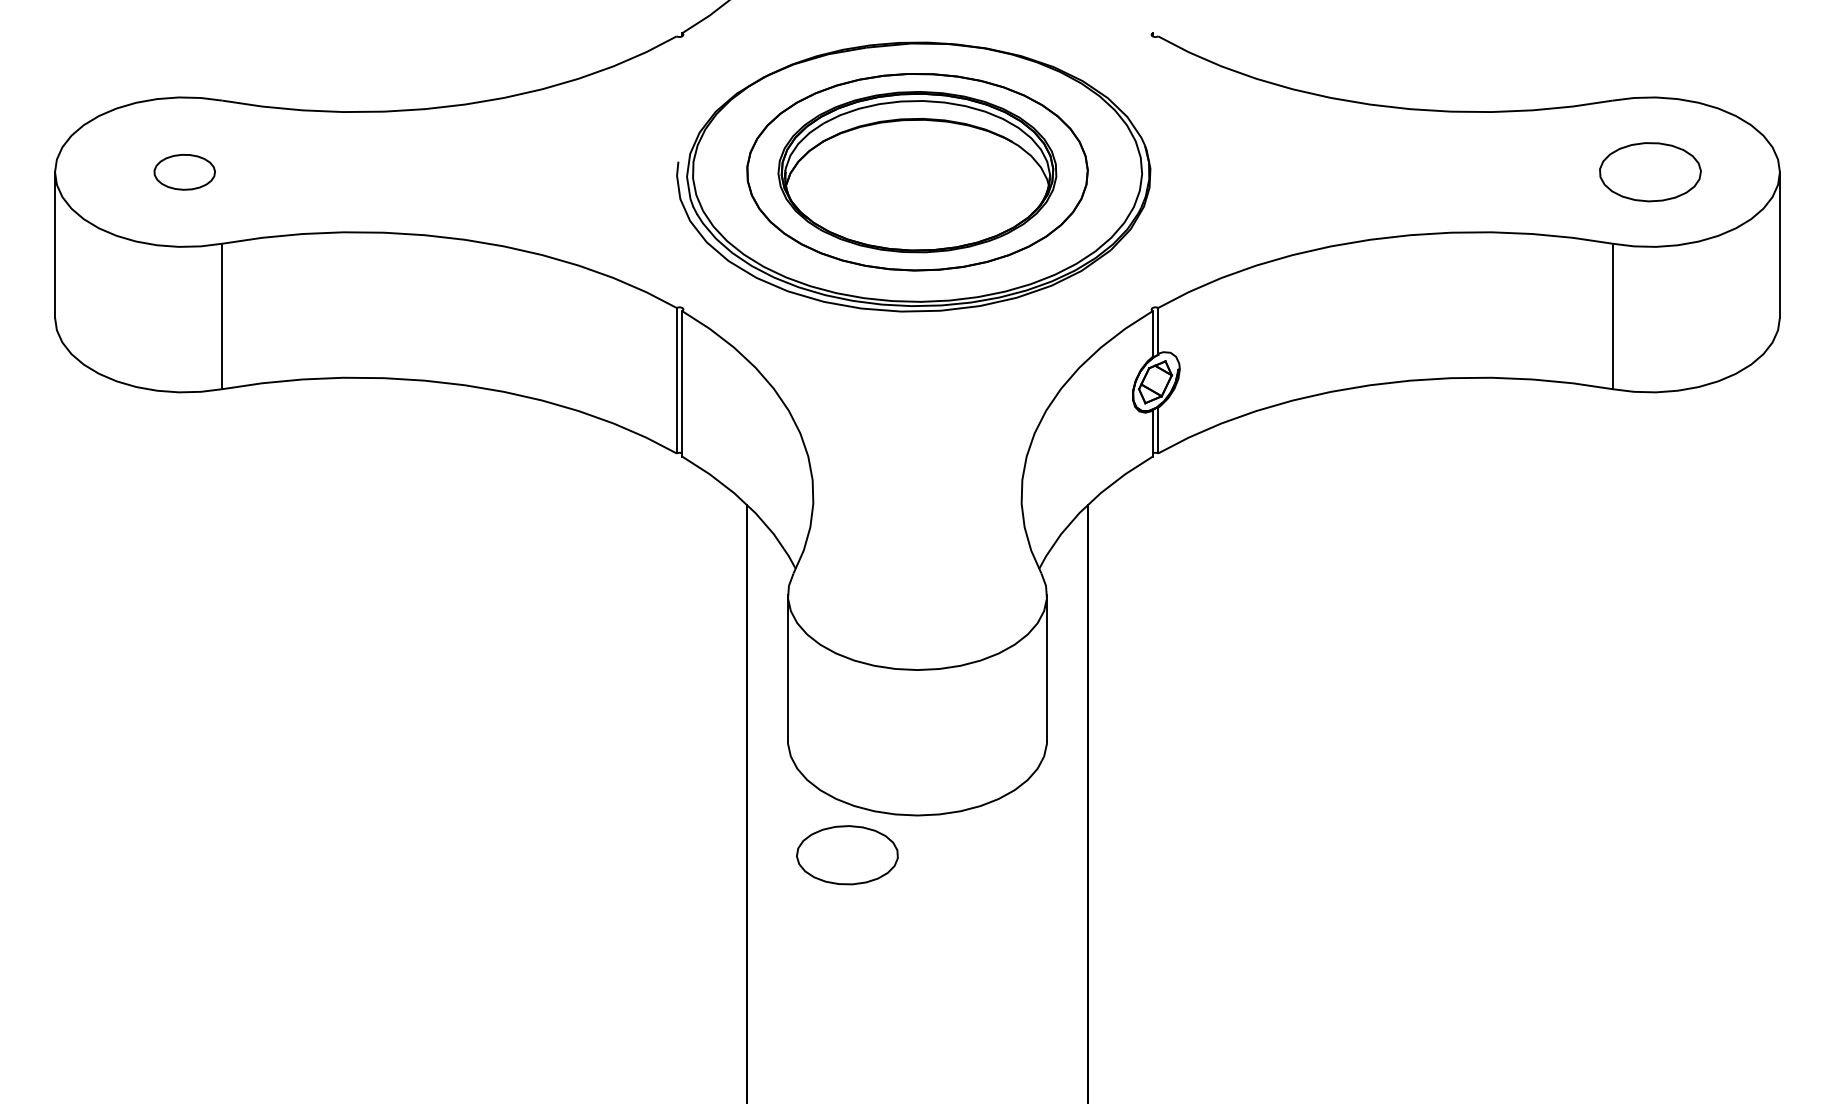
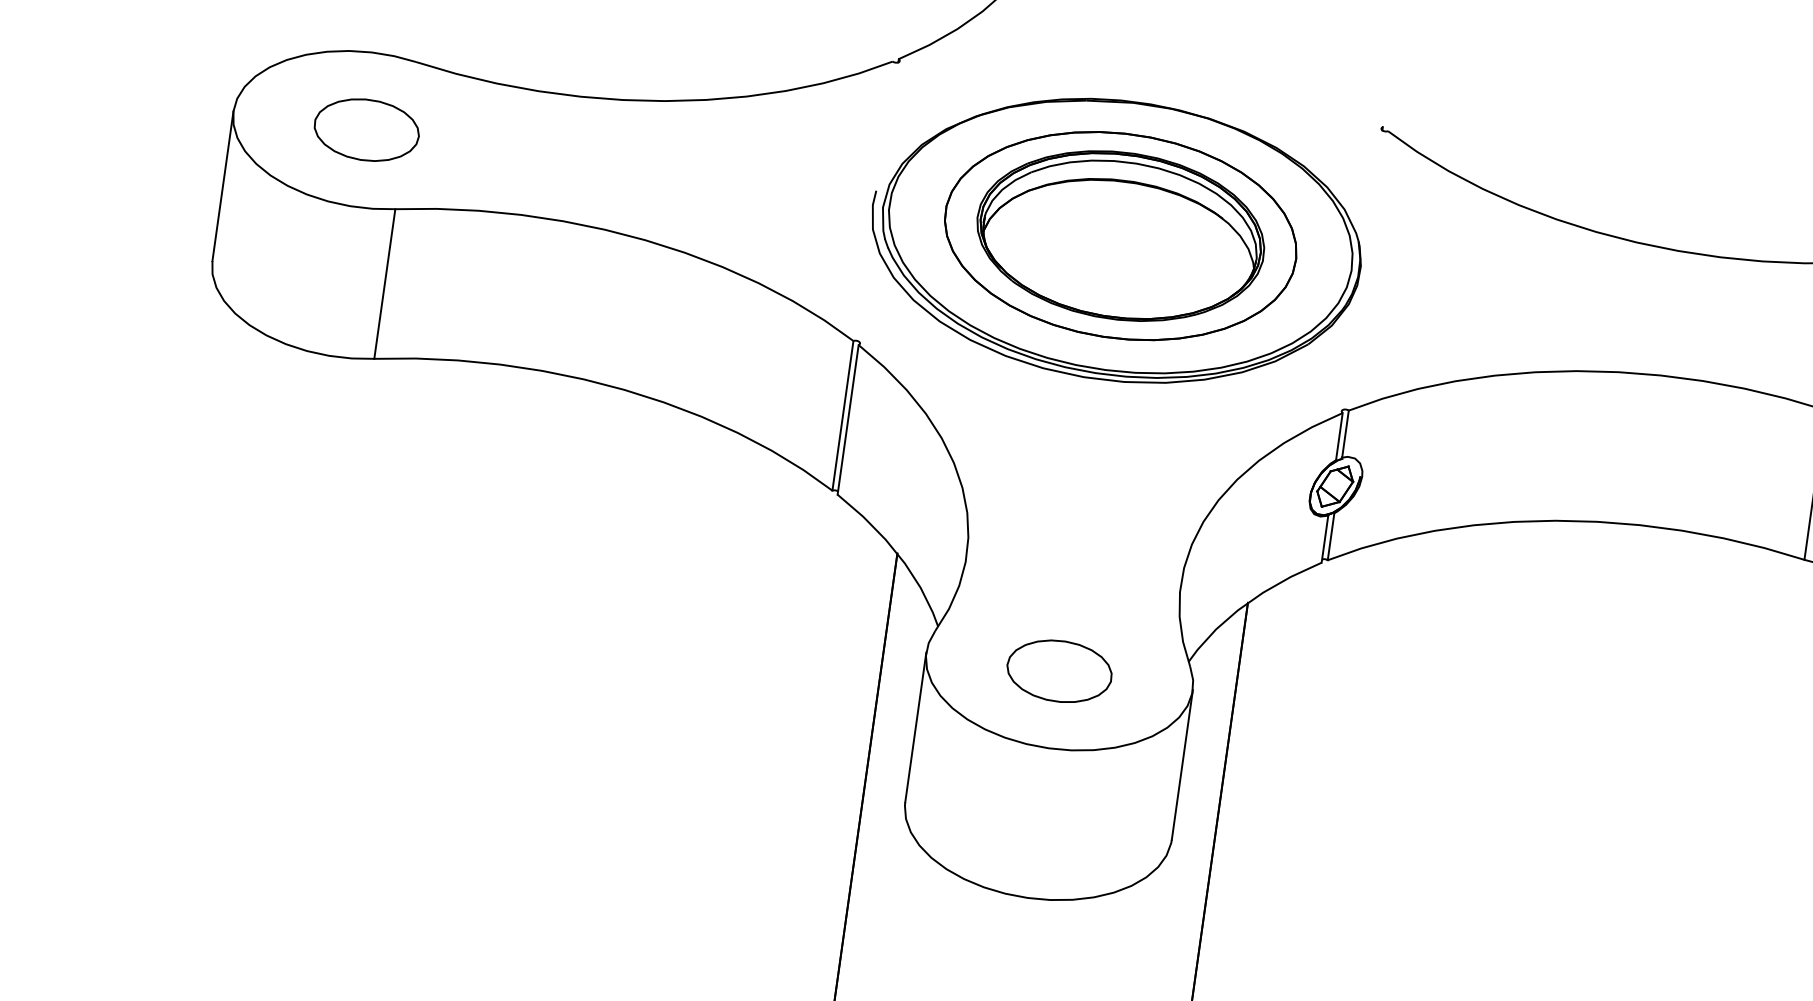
part: (184, 172) -> (366, 130), size x1.67
part: (847, 855) -> (1059, 671), moved

